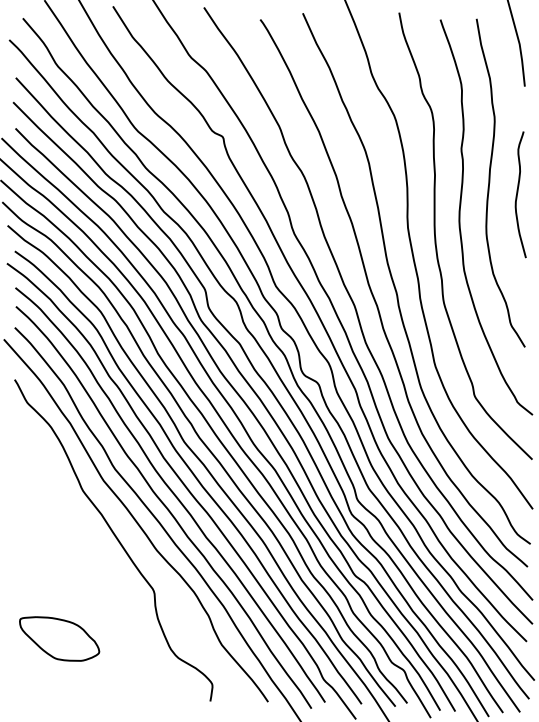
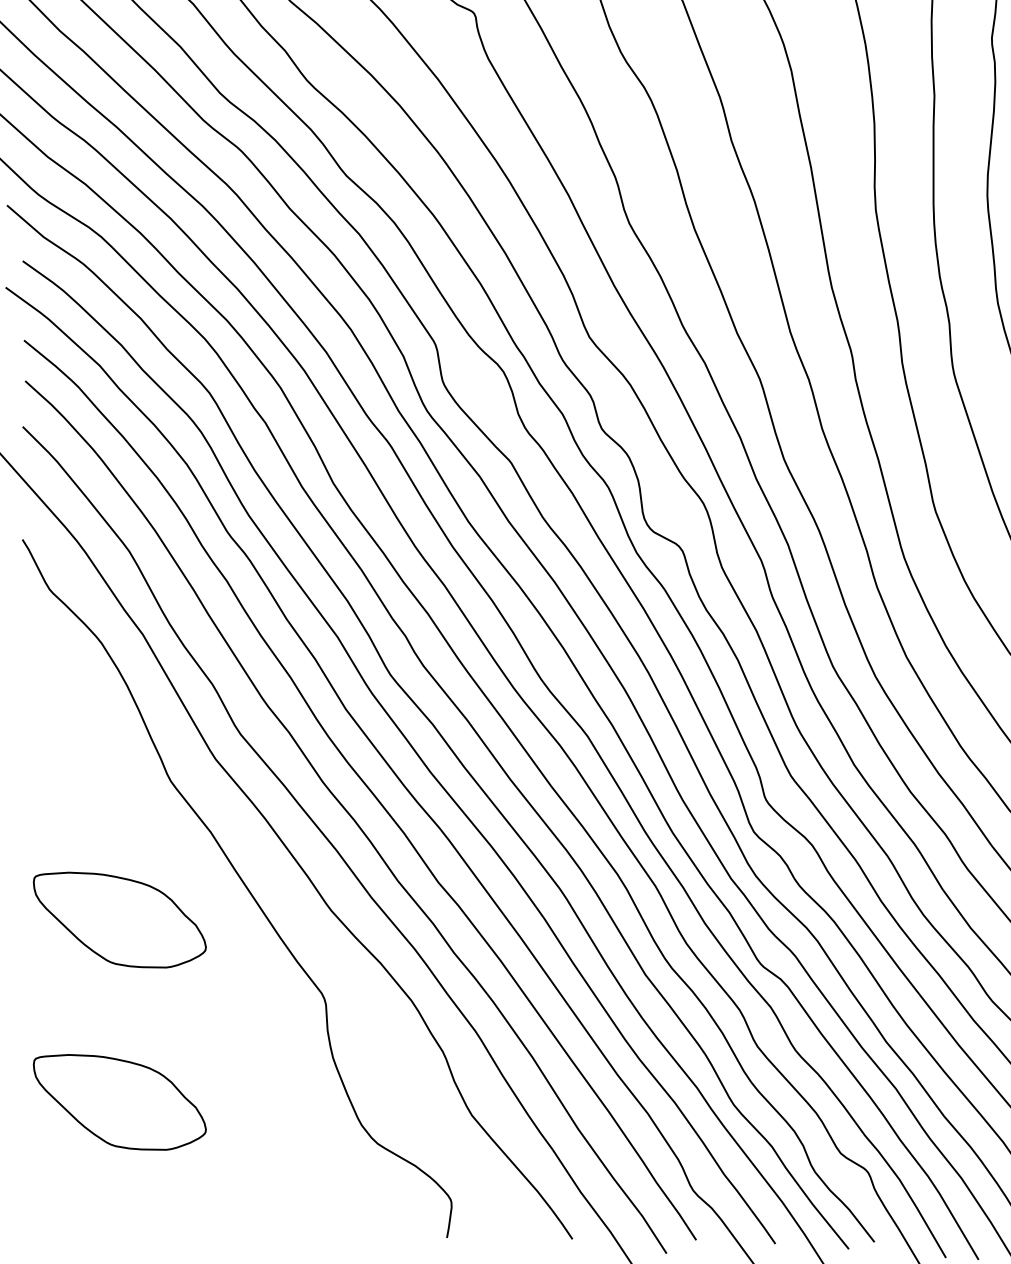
part: (59, 554) -> (119, 919), added

